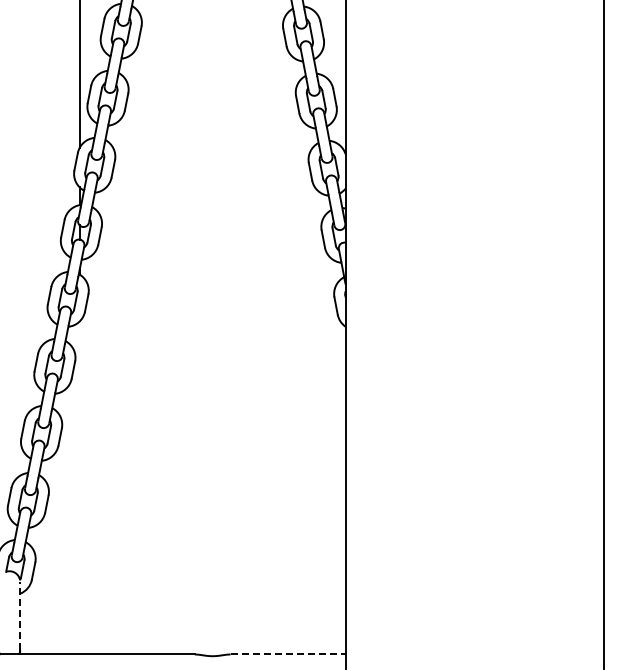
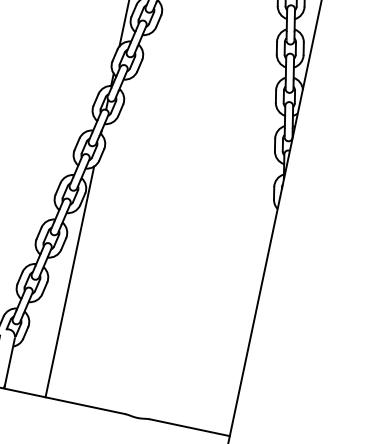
line: (79, 487) -> (69, 281), added
line: (20, 615) -> (10, 361), dashed -> solid
line: (288, 654) -> (190, 427), dashed -> solid

